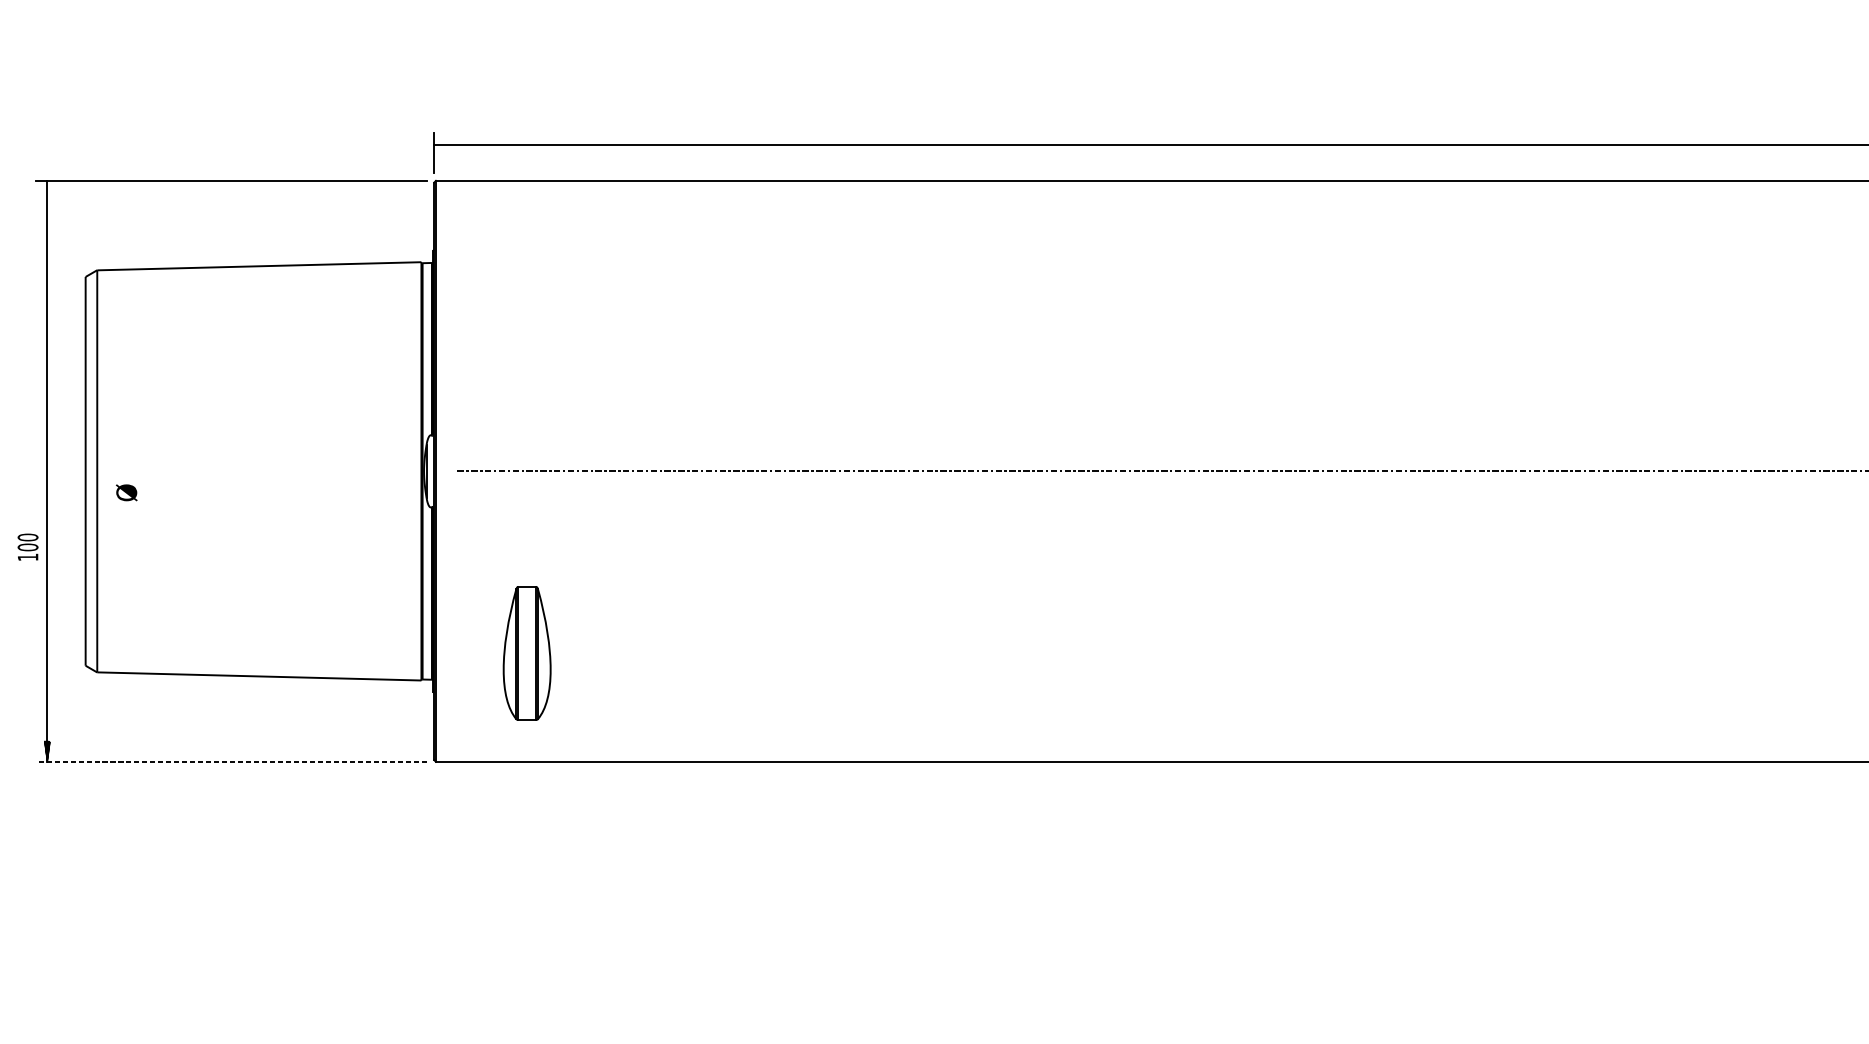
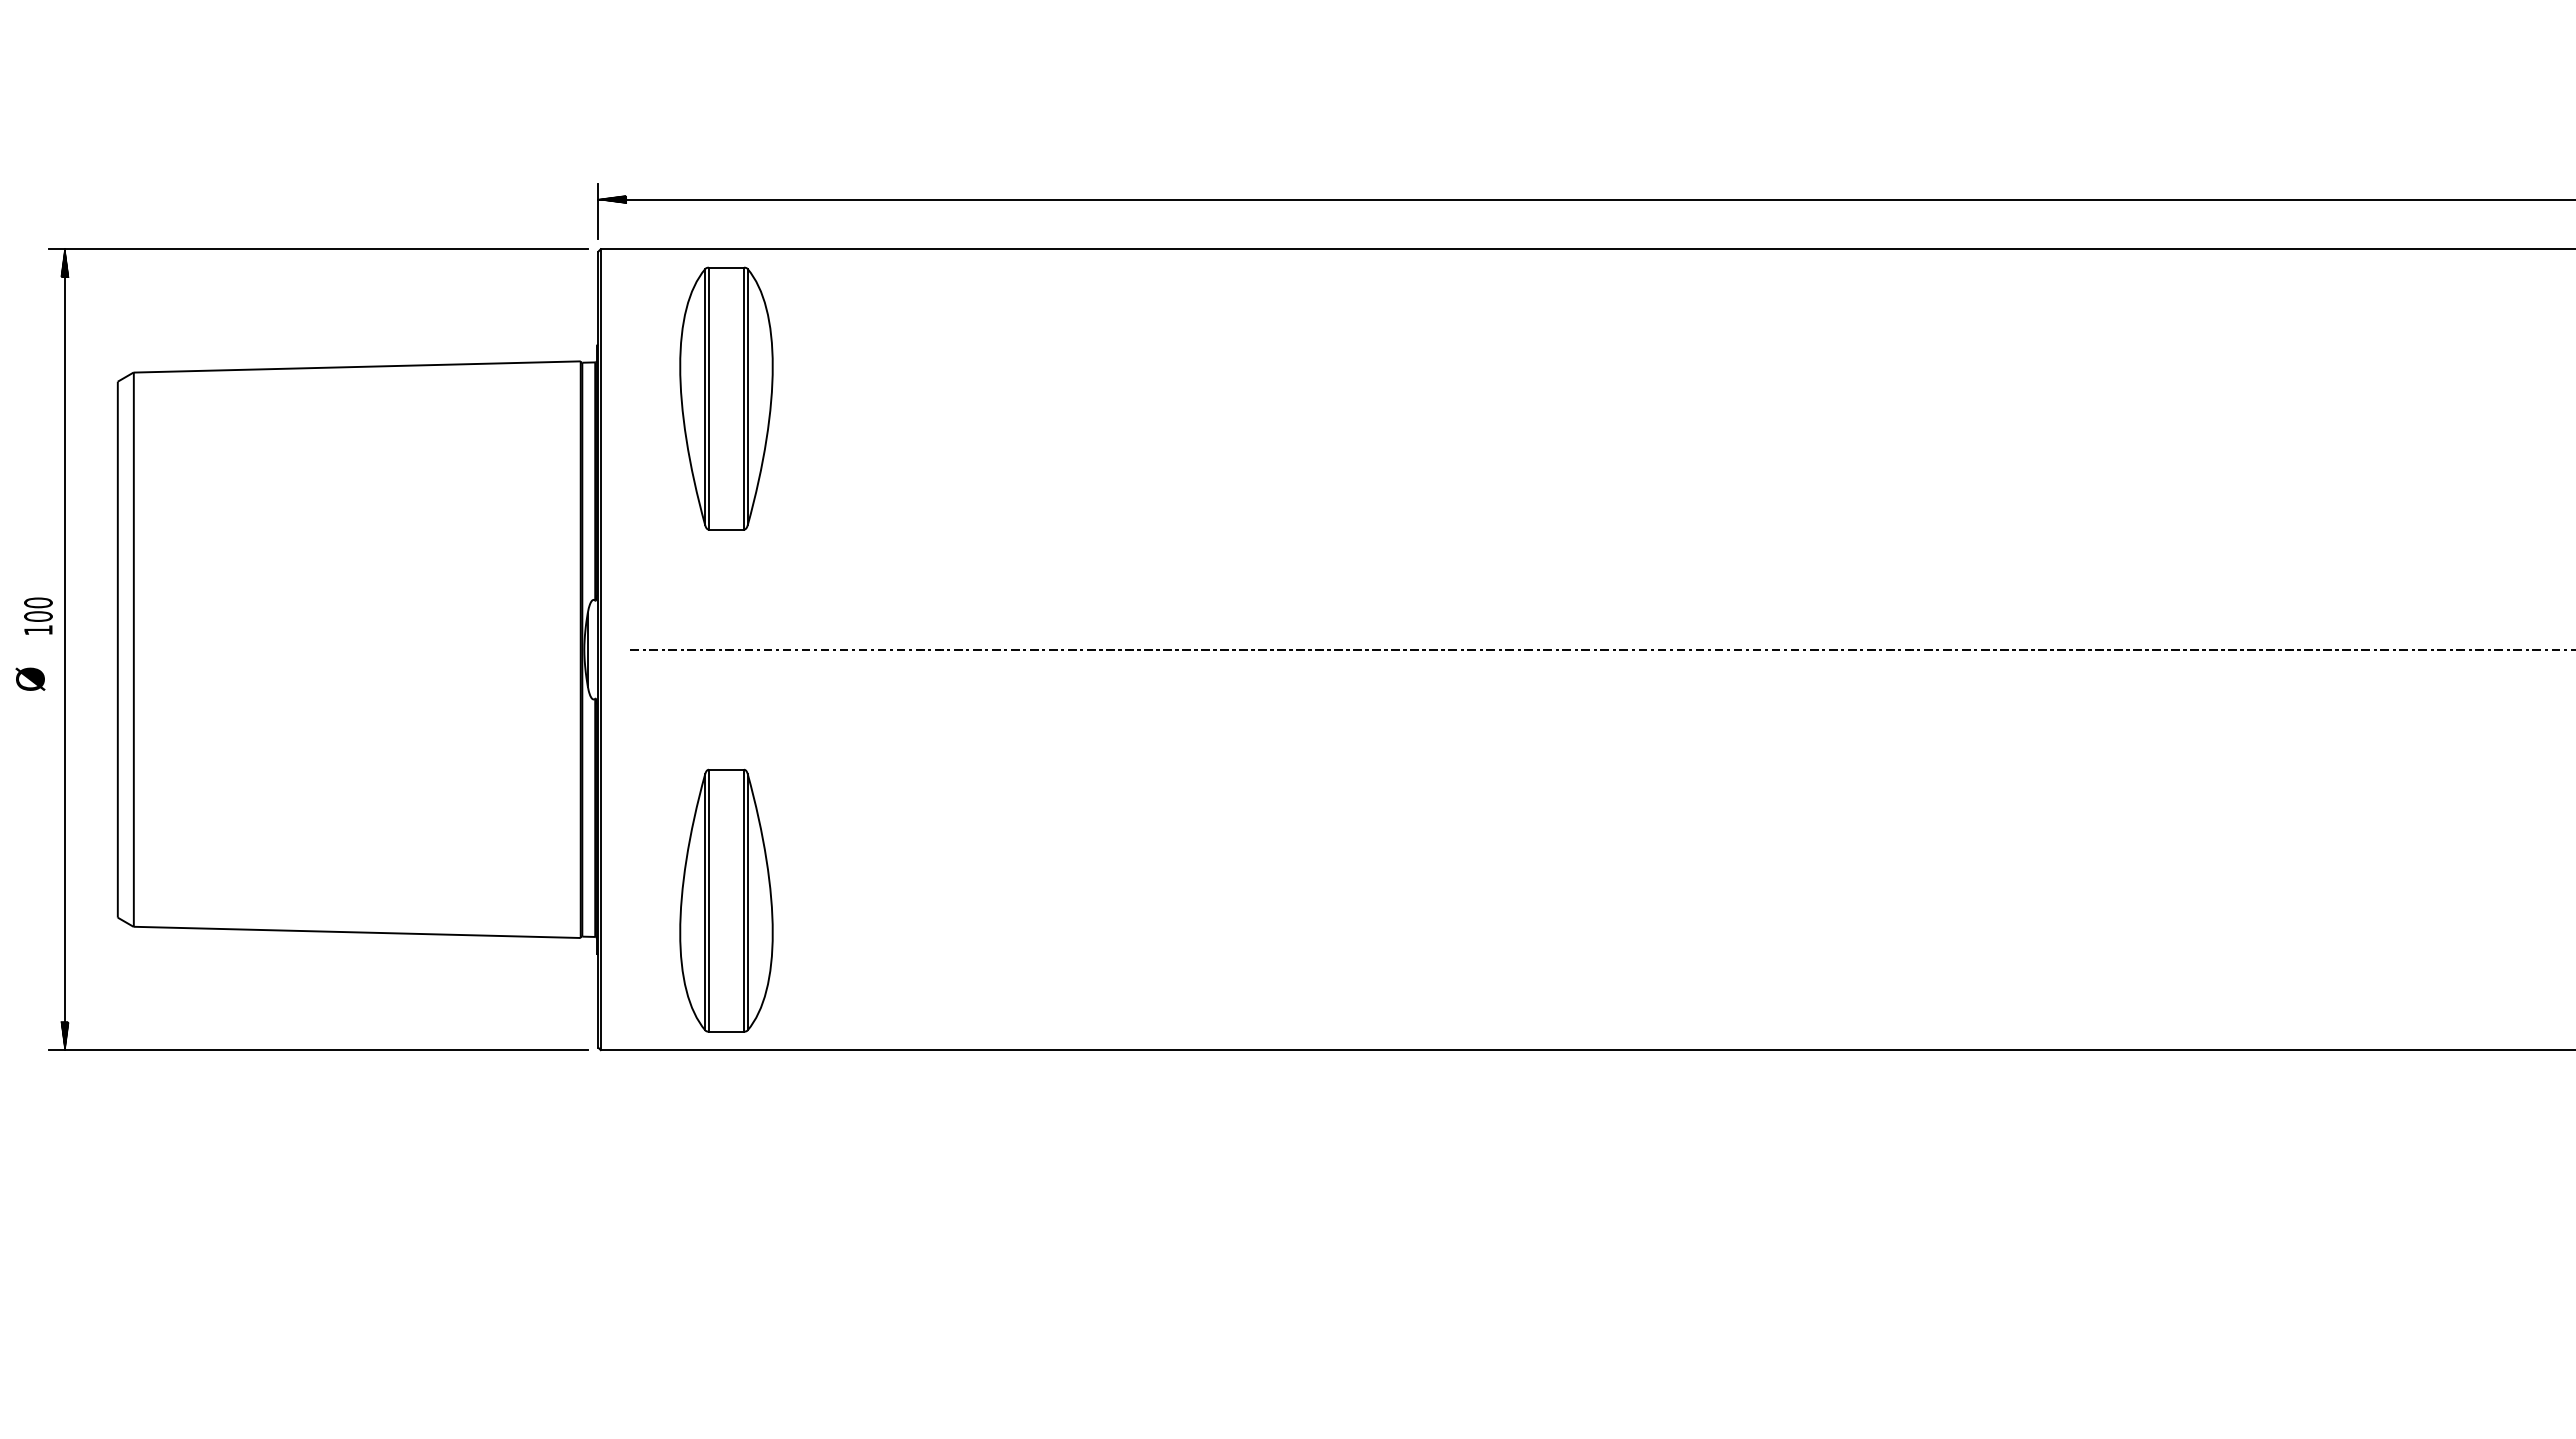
hatch: (444, 144) -> (612, 199), added
hatch: (46, 191) -> (64, 263), added
part: (527, 289) -> (726, 398), added
text: (126, 492) -> (30, 678), moved
text: (28, 546) -> (38, 615), moved
part: (527, 653) -> (726, 900), size x1.43
line: (231, 762) -> (318, 1050), dashed -> solid

